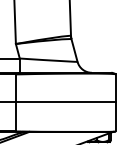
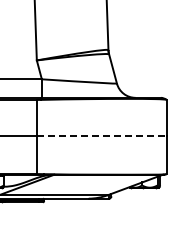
line: (65, 102) -> (101, 136), solid -> dashed

